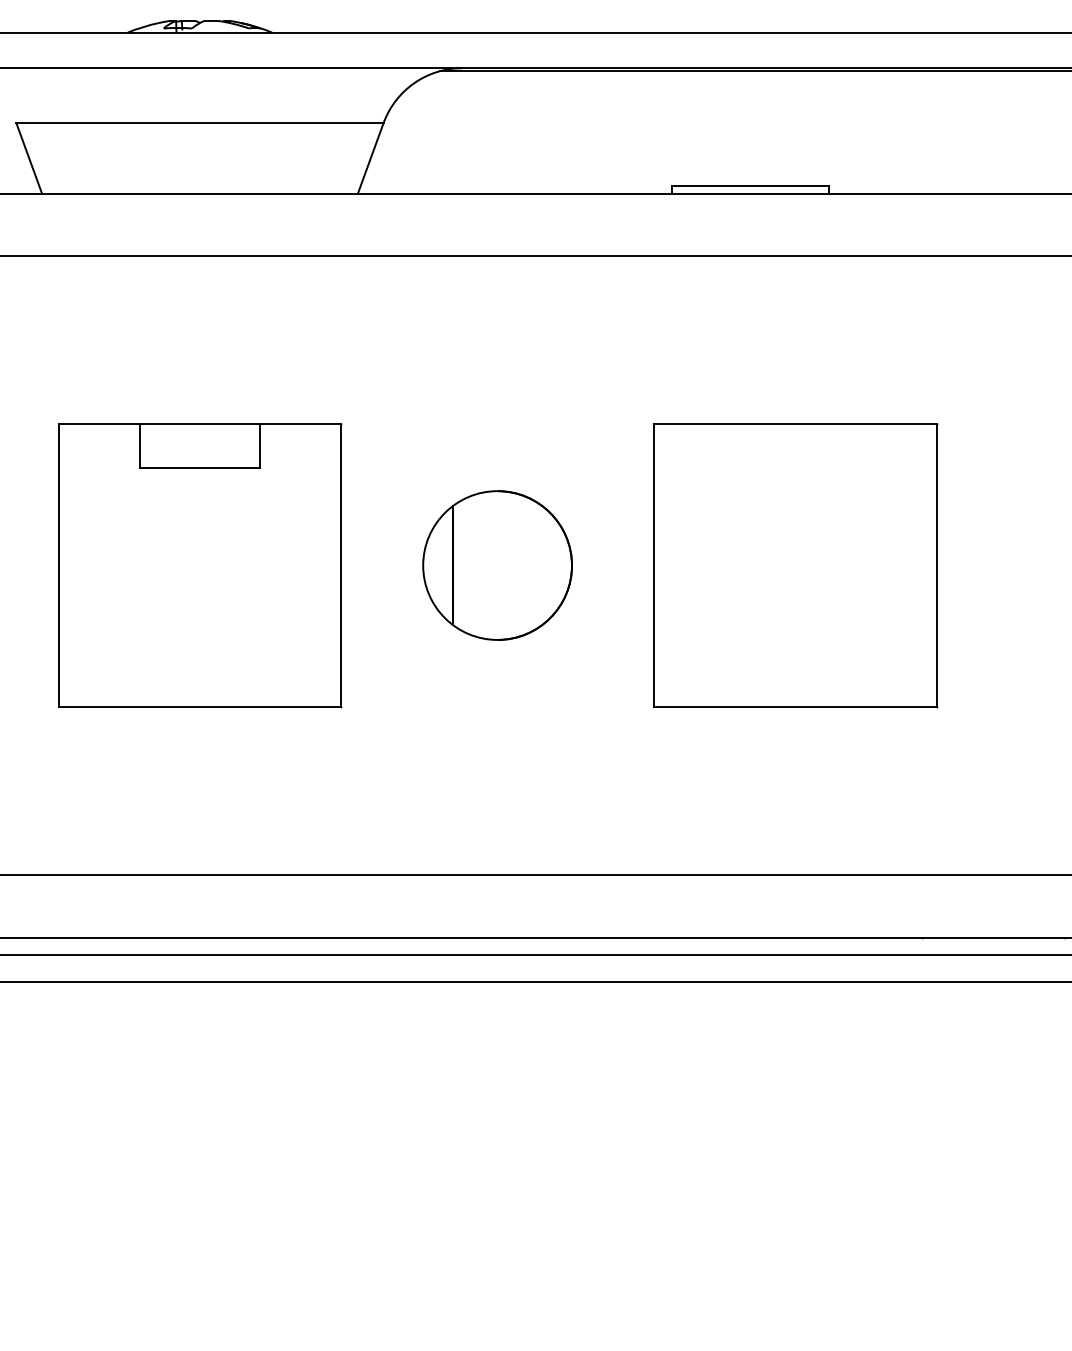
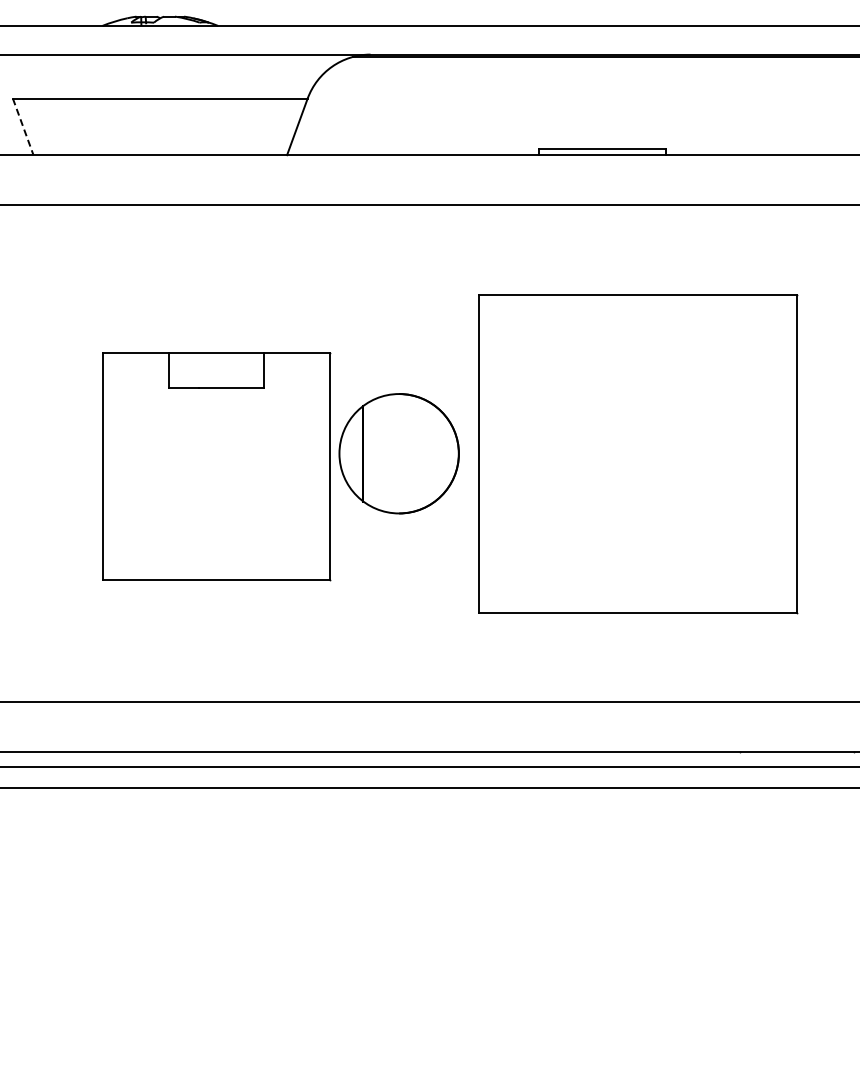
line: (29, 159) -> (23, 127), solid -> dashed
part: (200, 565) -> (216, 466), moved
part: (795, 565) -> (638, 453), size x1.4

